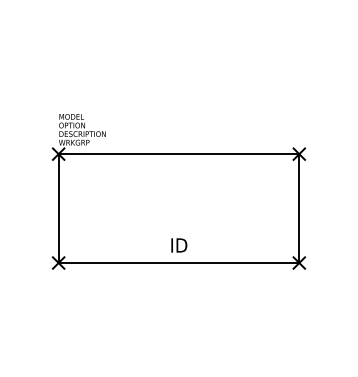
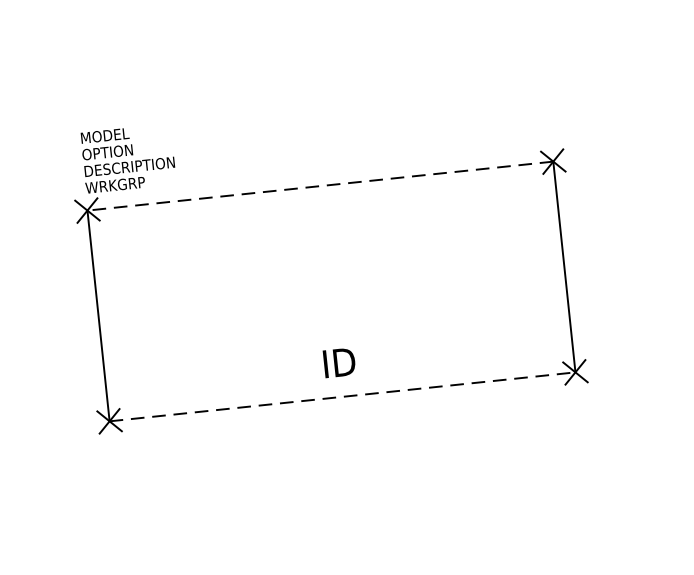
line: (178, 154) -> (319, 186), solid -> dashed
line: (179, 263) -> (343, 397), solid -> dashed

